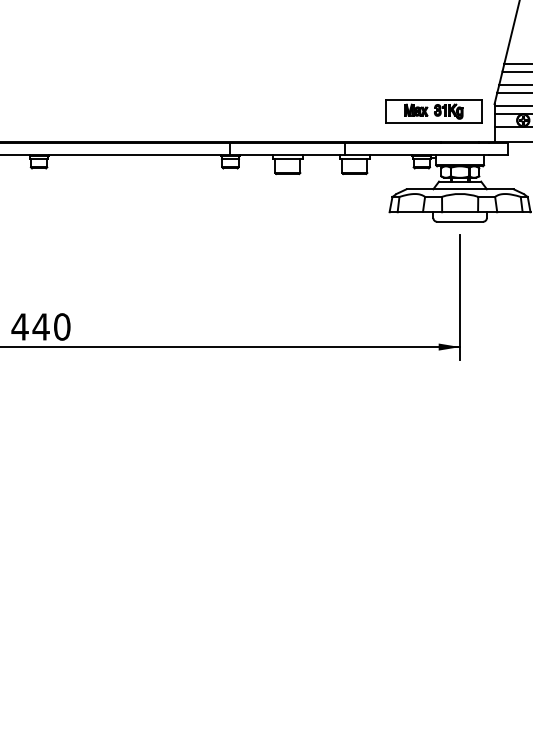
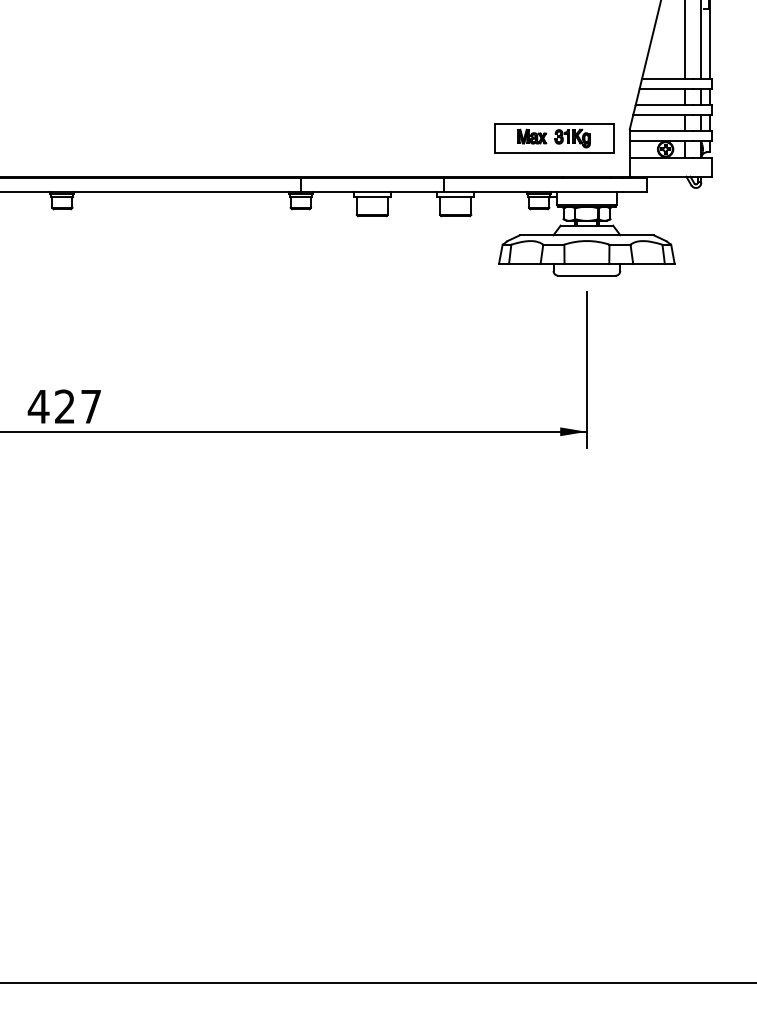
text: (51, 326) -> (77, 406), 440 -> 427

